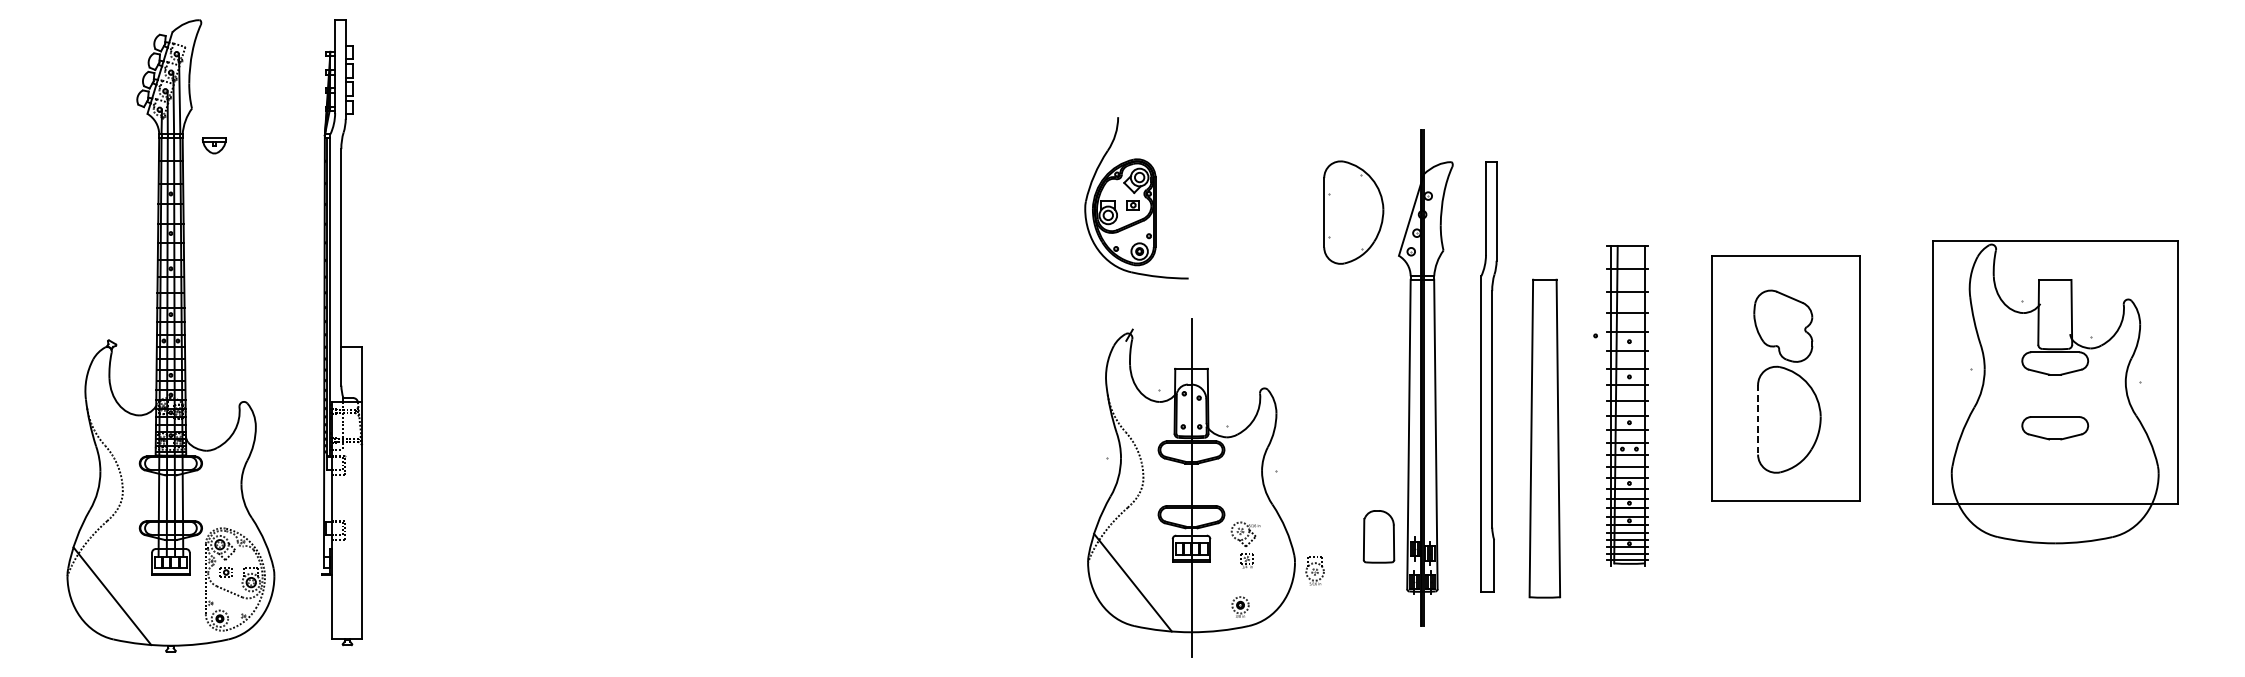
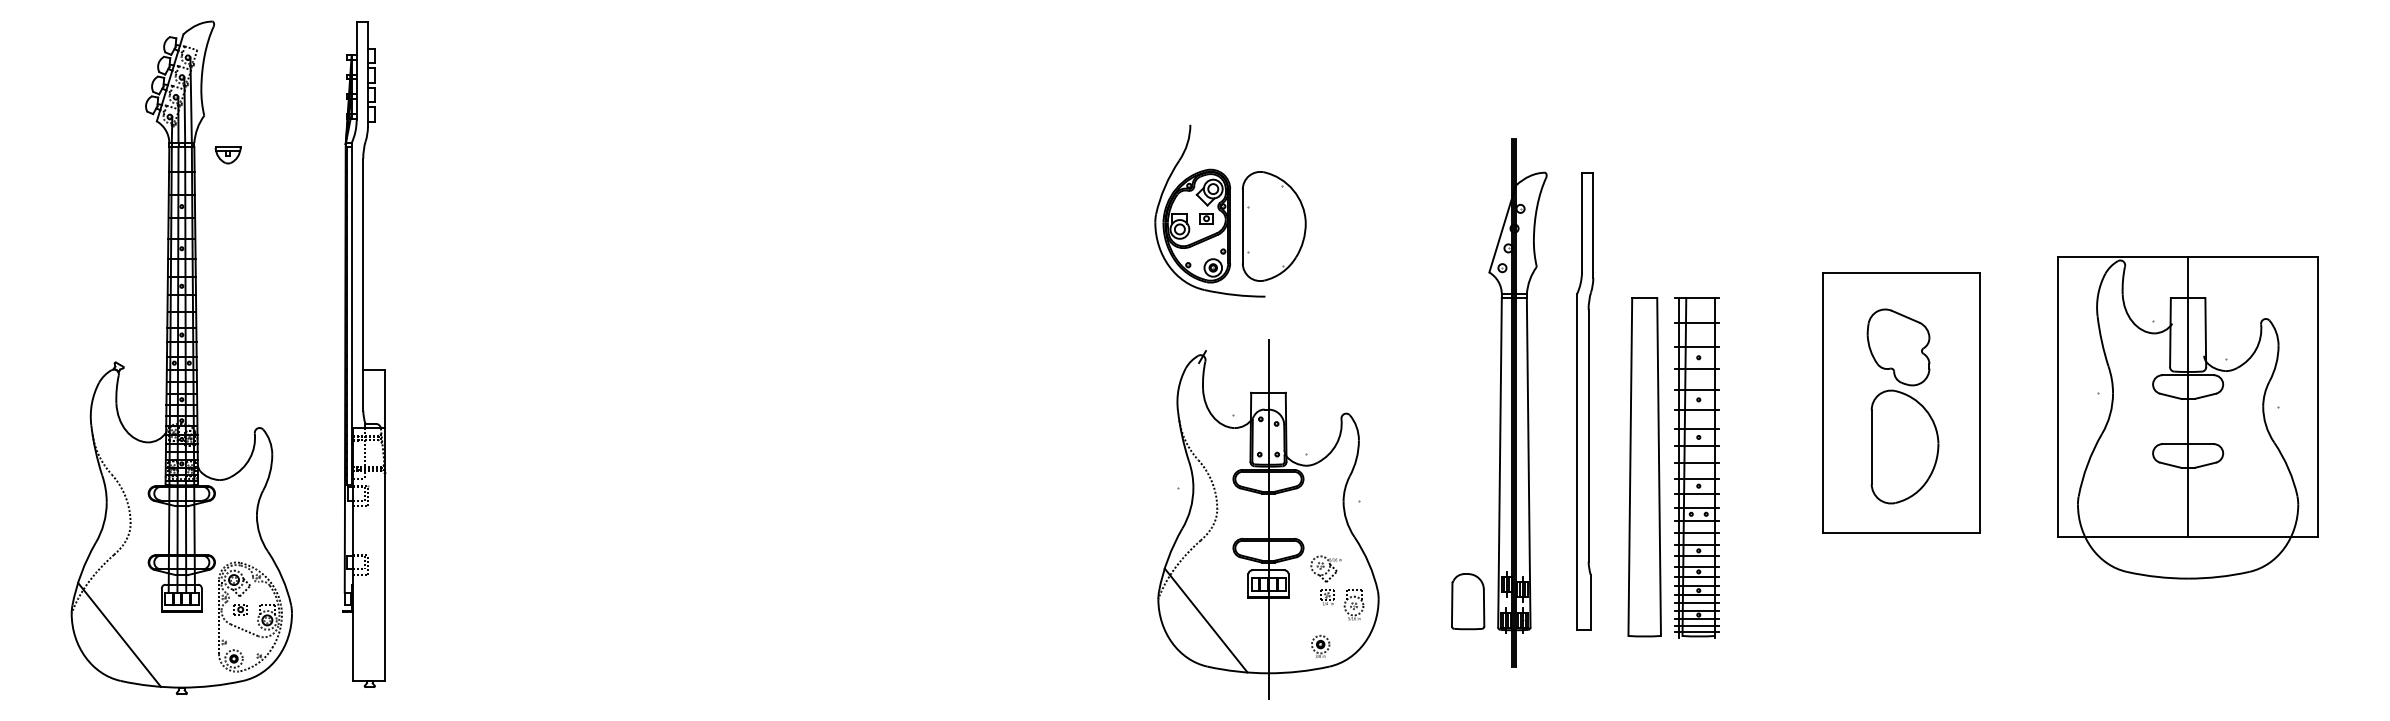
part: (1353, 212) -> (1273, 226), moved
line: (2055, 372) -> (2188, 396), added
part: (1627, 405) -> (1696, 467), moved
line: (1757, 420) -> (1871, 447), dashed -> solid
part: (1379, 536) -> (1468, 601), moved
part: (1314, 570) -> (1353, 604), moved

